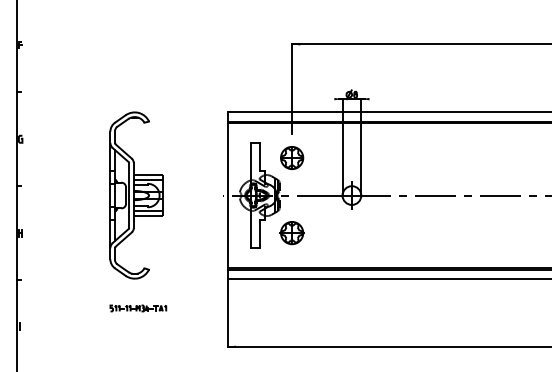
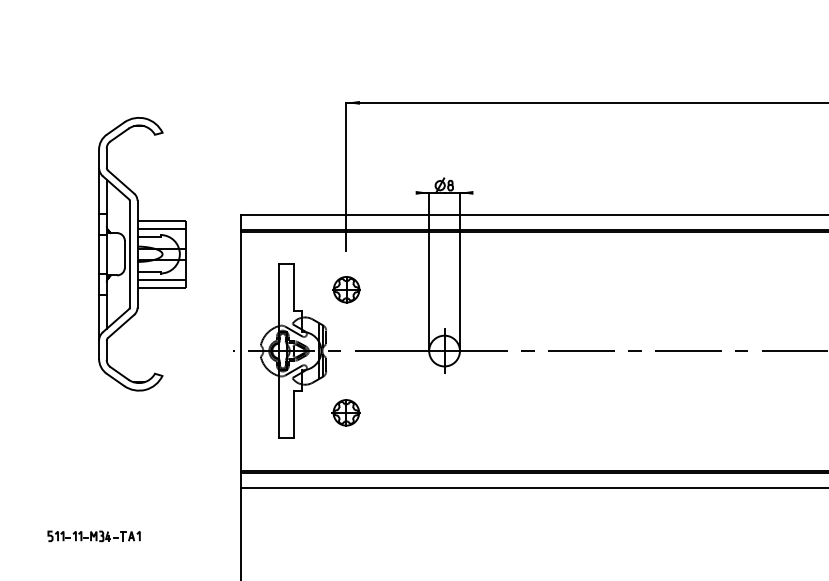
part: (292, 158) -> (347, 290), size x0.7
part: (136, 195) -> (141, 254), moved
part: (291, 233) -> (345, 413), size x0.7

